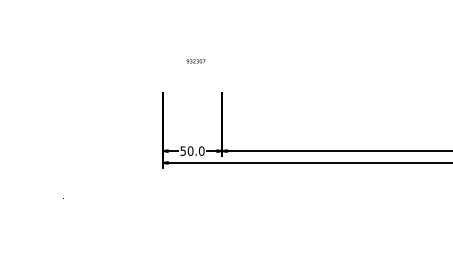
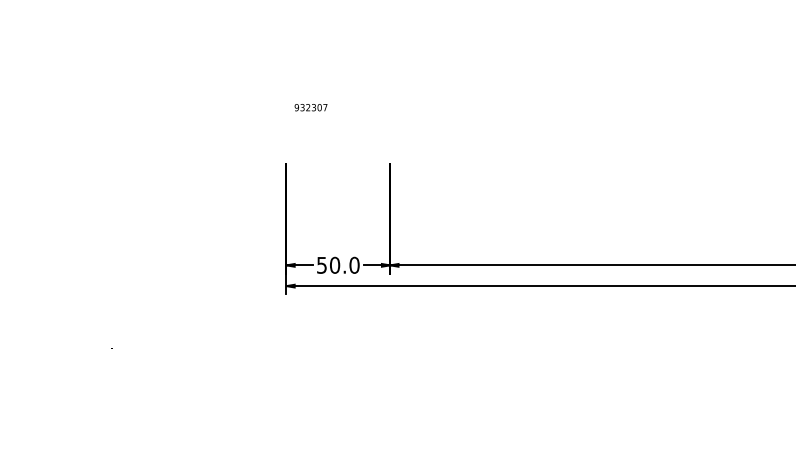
text: (195, 61) -> (310, 107), moved

